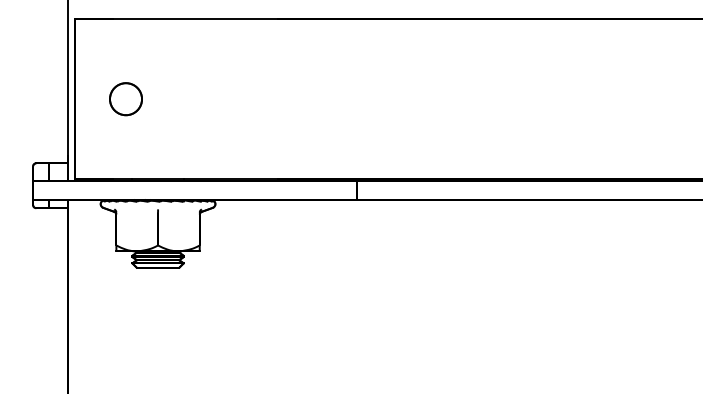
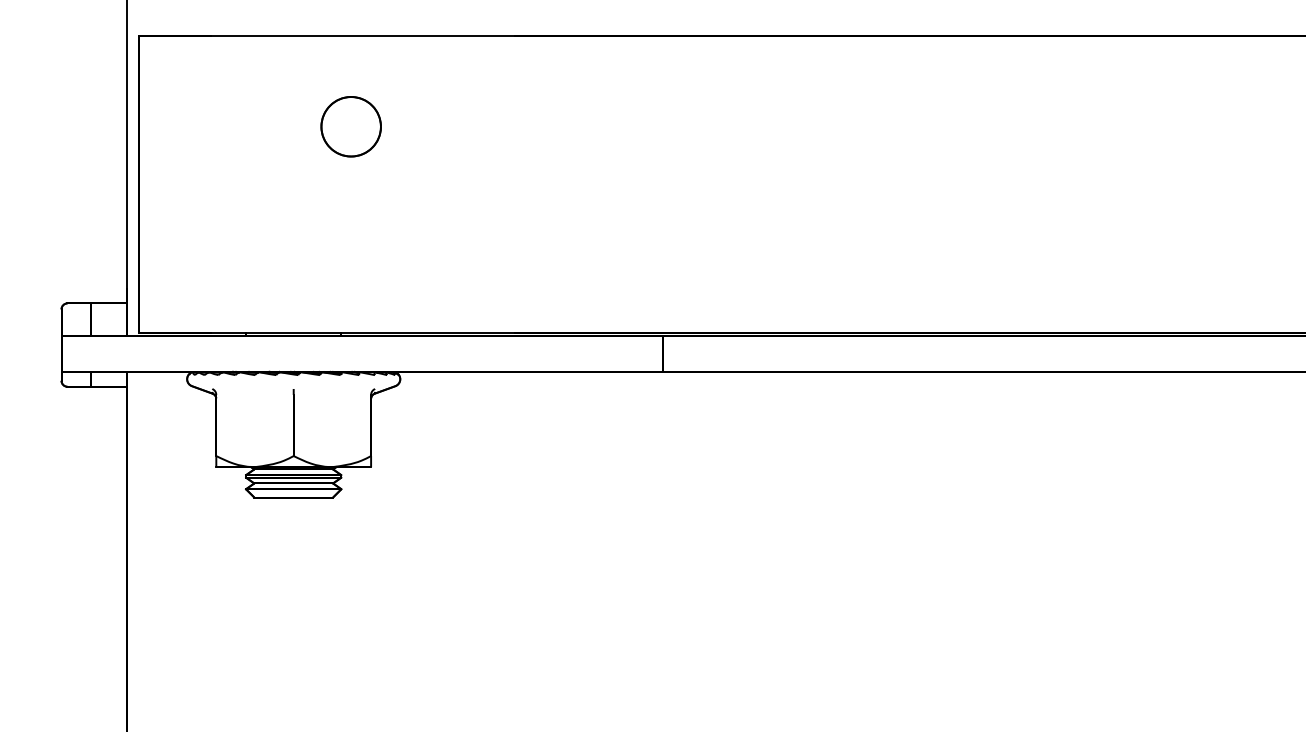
circle: (125, 99) -> (350, 127), moved

